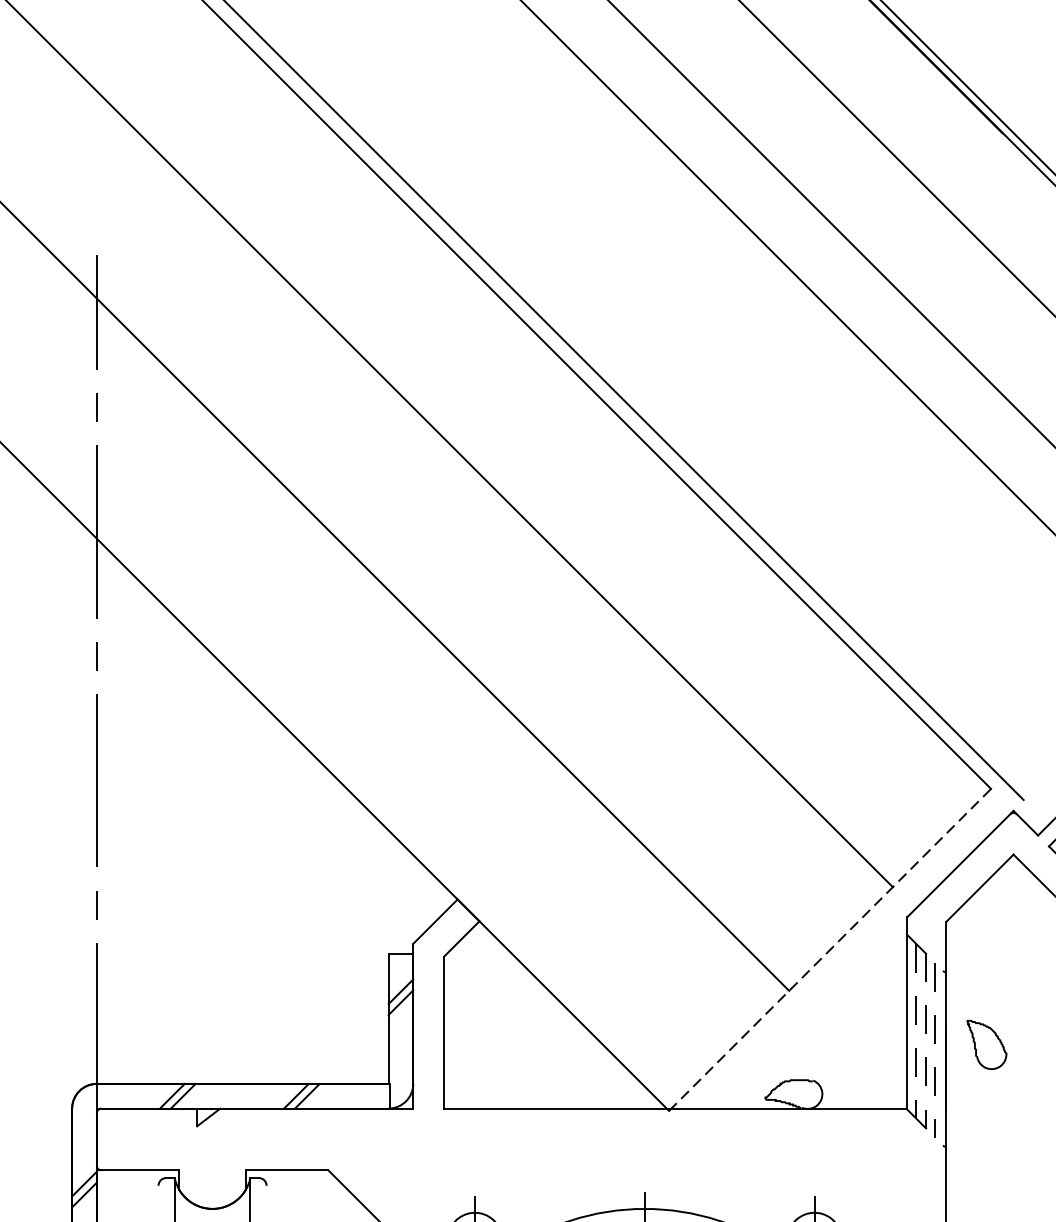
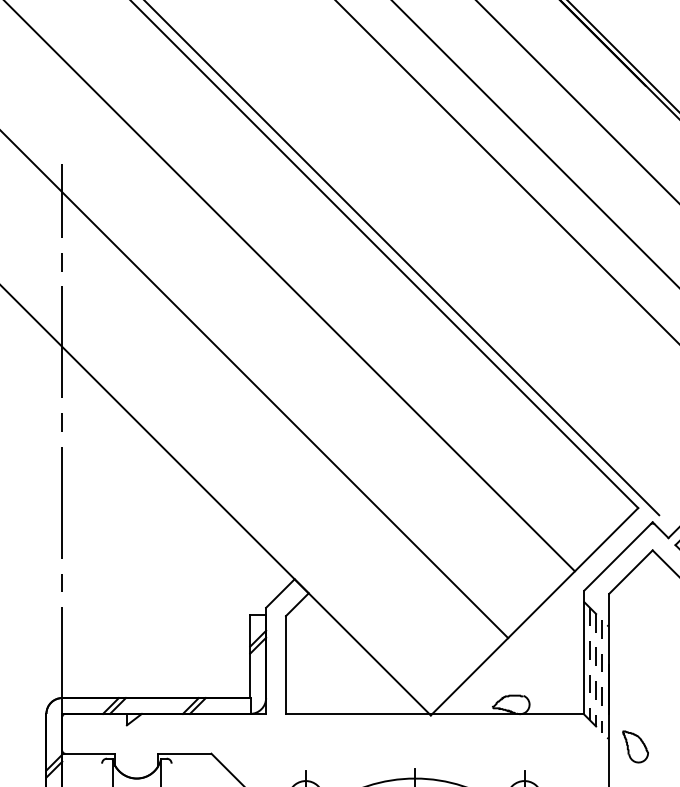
line: (830, 949) -> (534, 611), dashed -> solid
part: (986, 1044) -> (635, 746), moved

